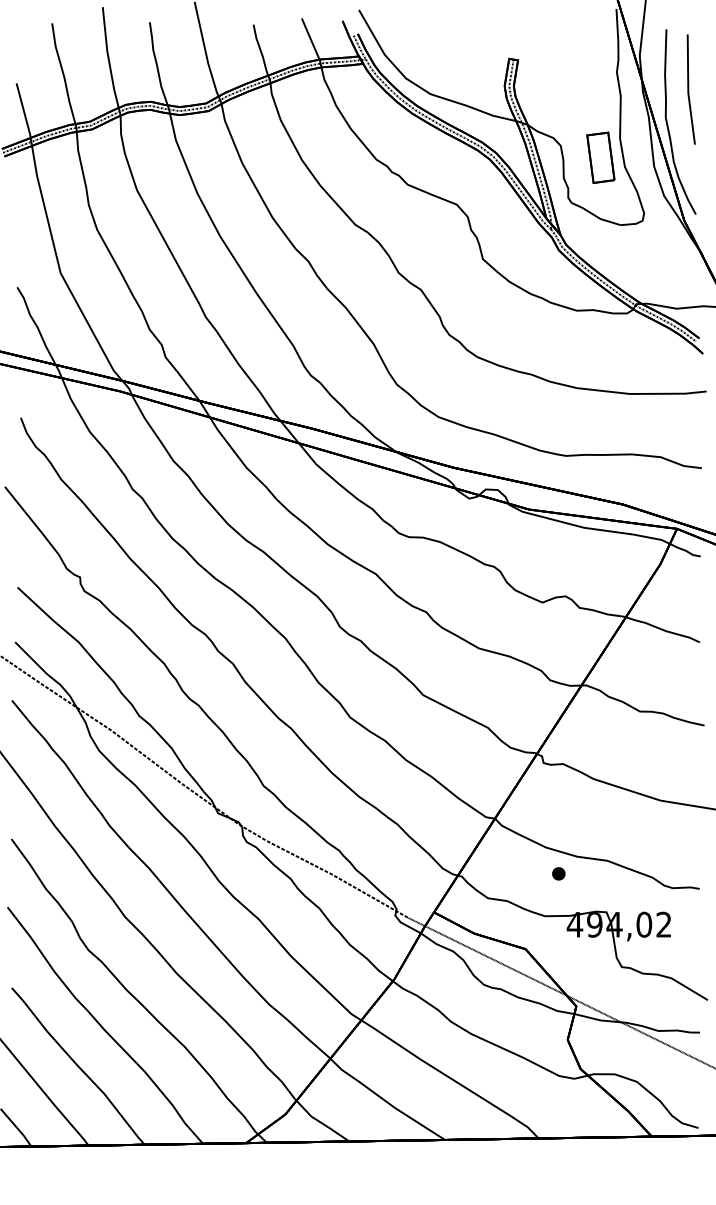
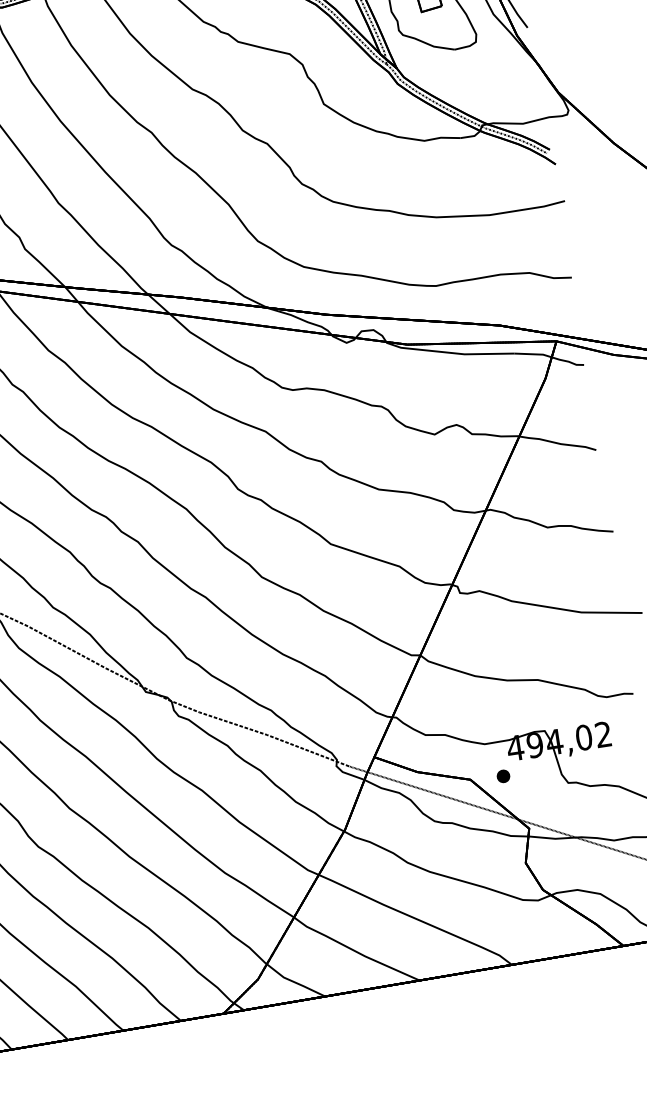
part: (558, 873) -> (503, 776), moved

